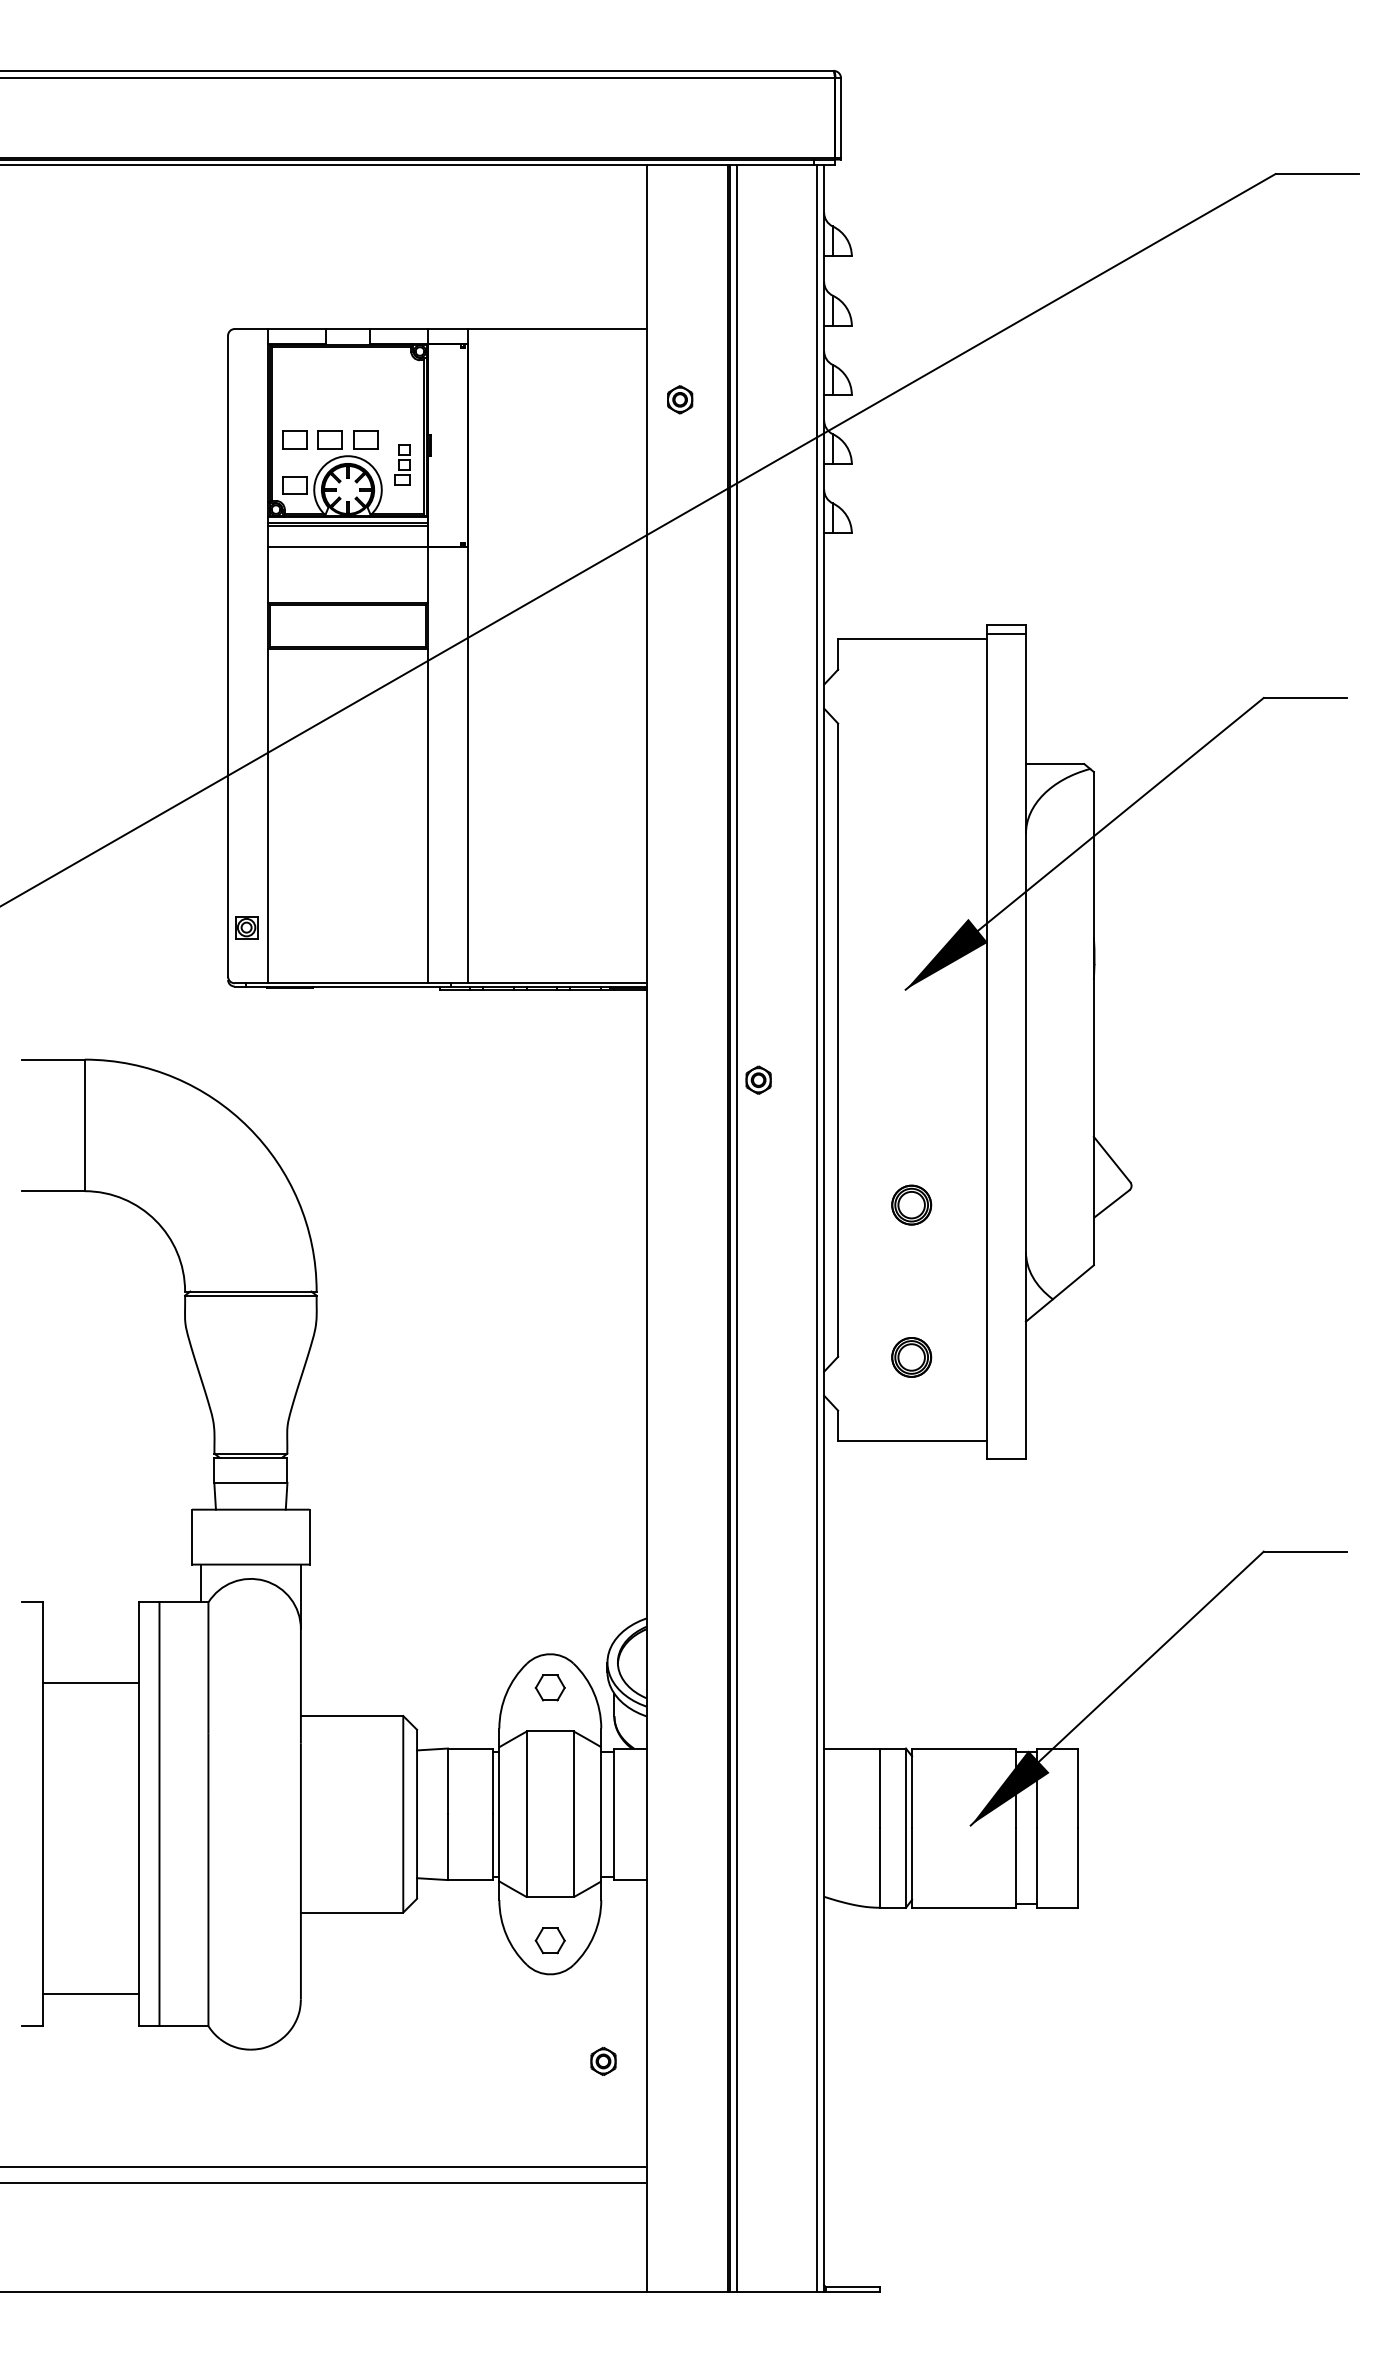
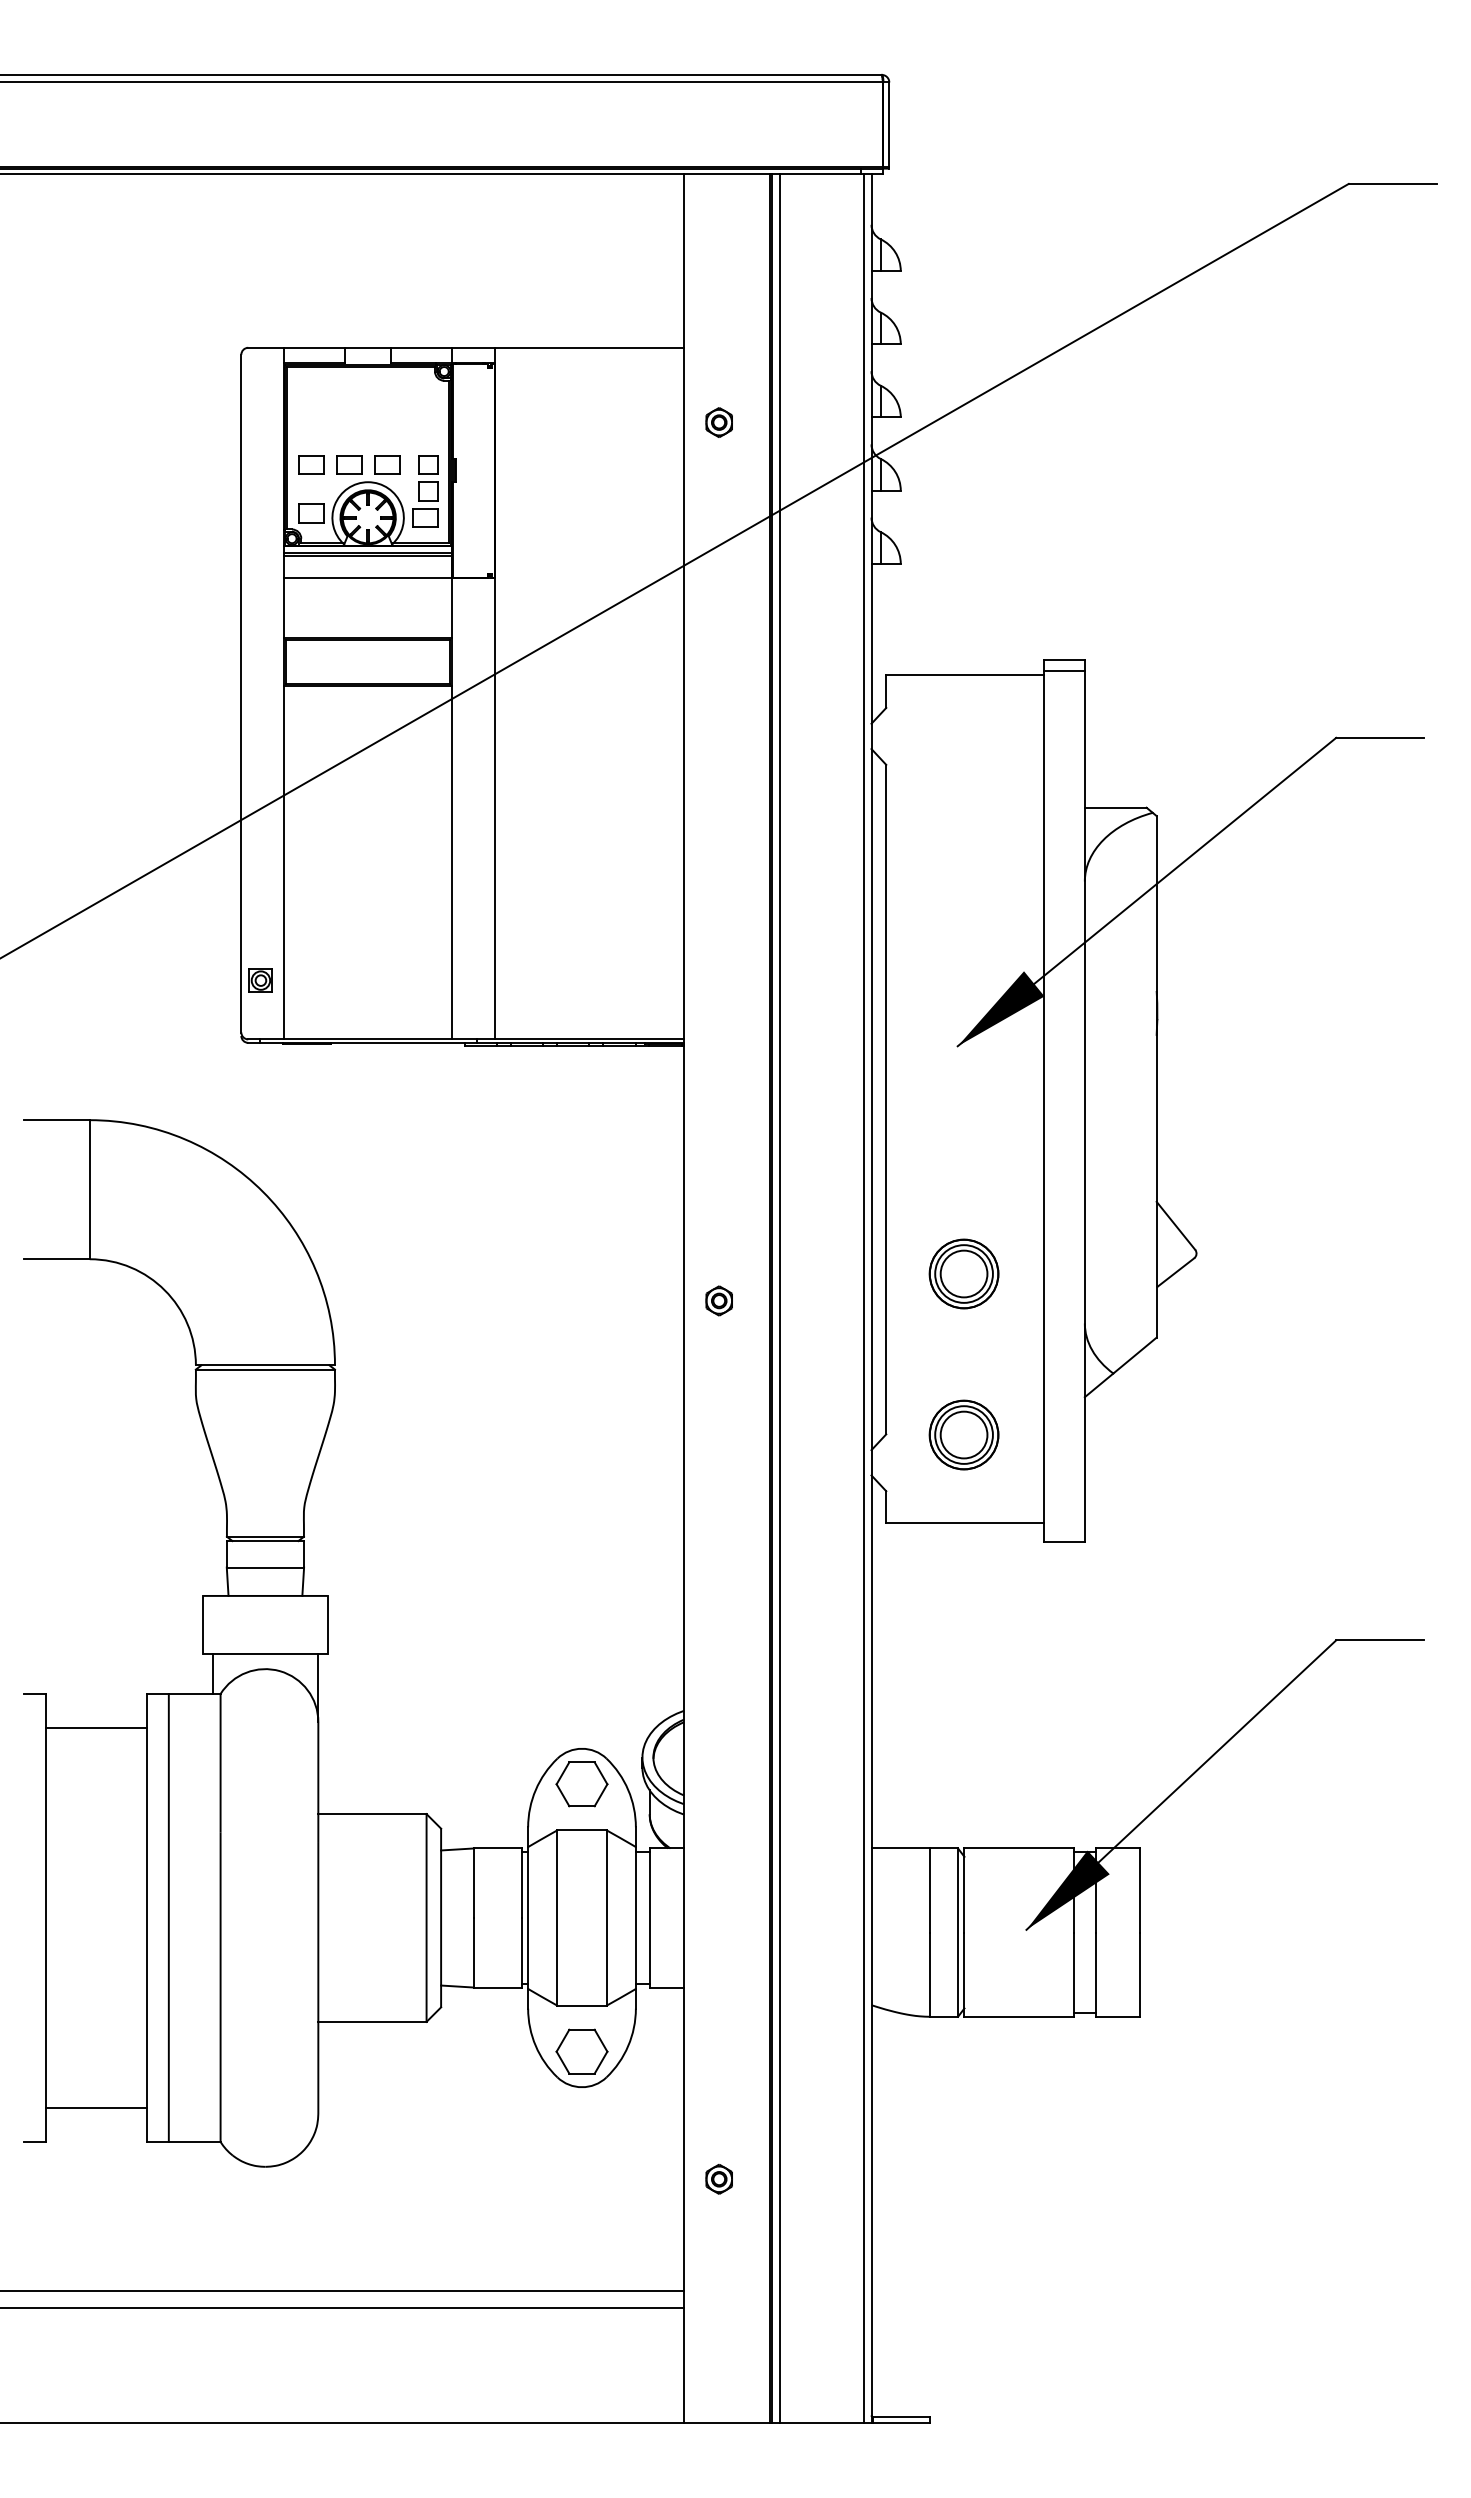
part: (402, 464) -> (425, 491), size x1.67
part: (757, 1079) -> (718, 1300), moved
part: (911, 1204) -> (963, 1273), size x1.67
part: (911, 1356) -> (963, 1434), size x1.67
line: (91, 1683) -> (96, 1727), moved
part: (549, 1688) -> (581, 1784), size x1.67
part: (549, 1940) -> (581, 2051), size x1.67
part: (602, 2061) -> (718, 2179), moved

